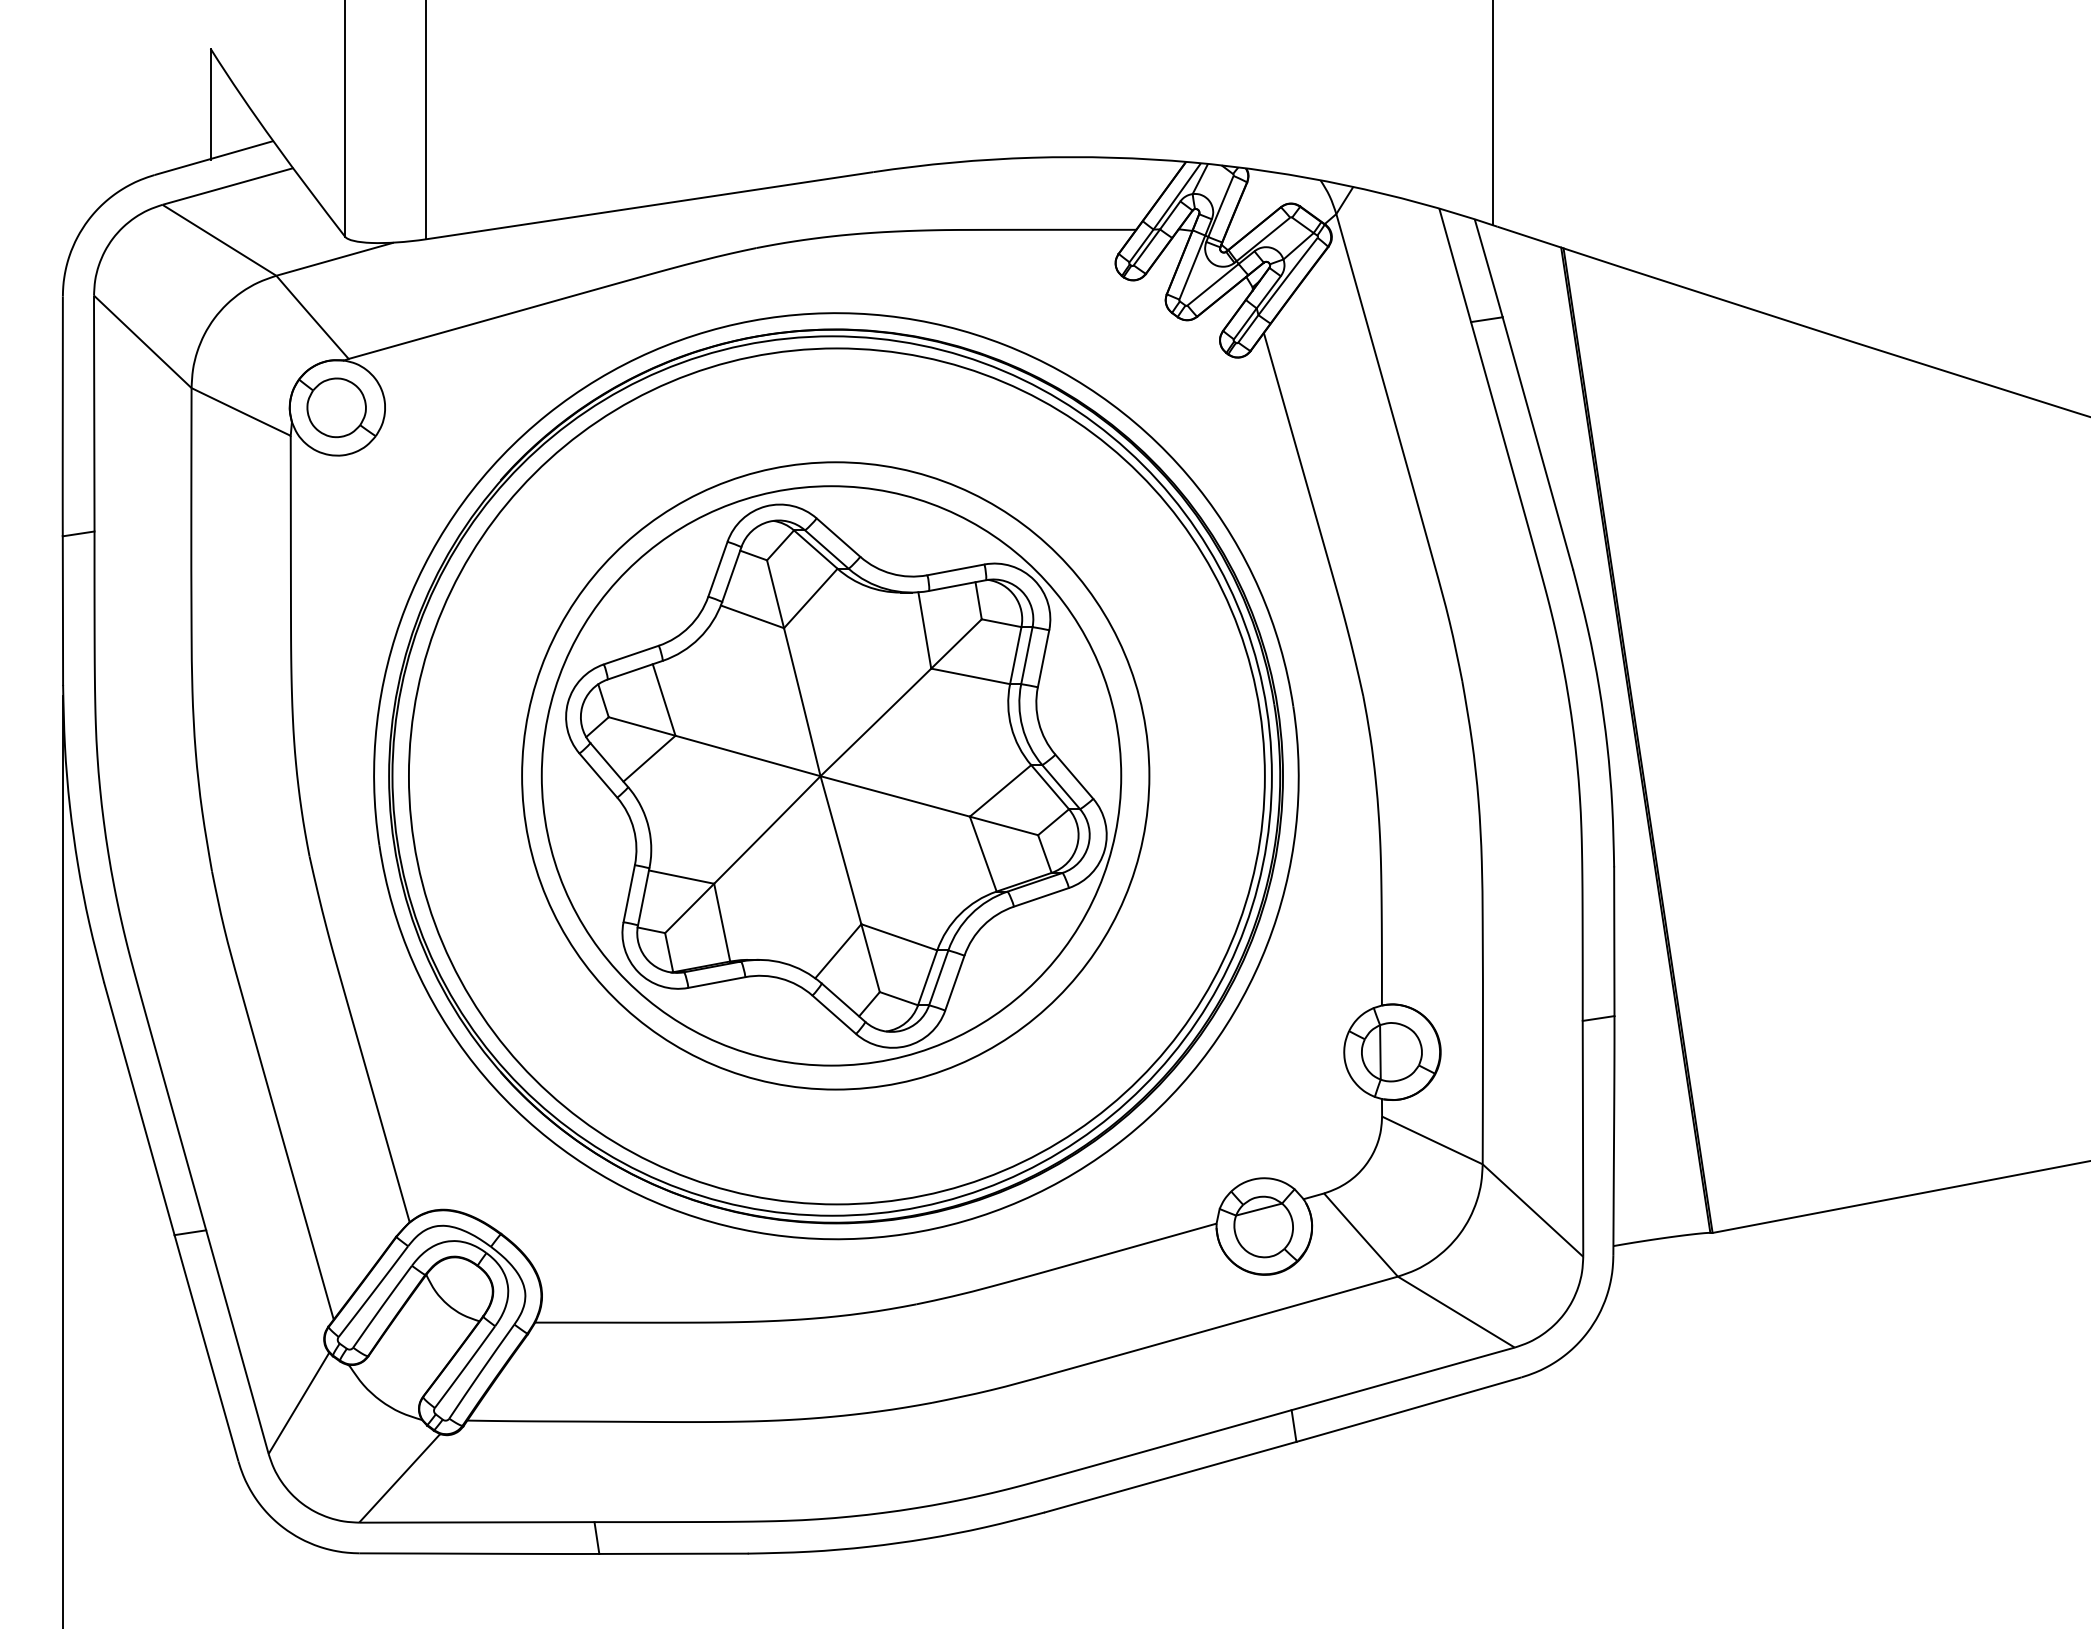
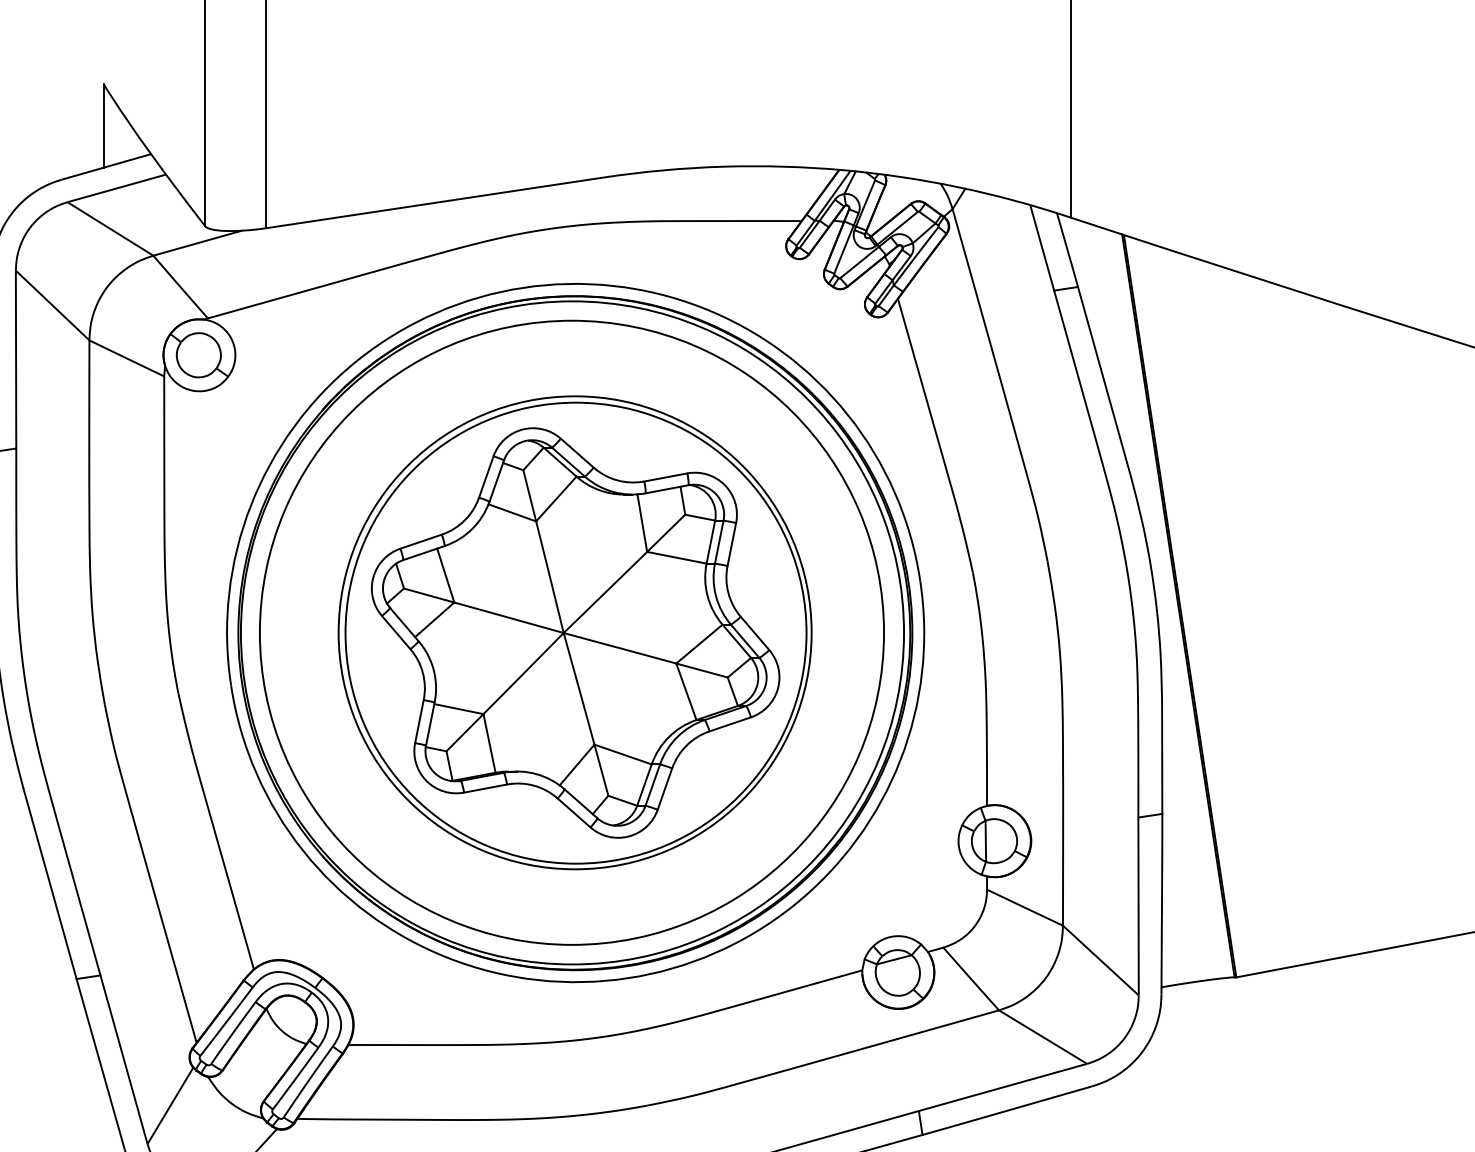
circle: (831, 775) -> (571, 632), size x1.43
circle: (836, 776) -> (575, 633), size x0.71

